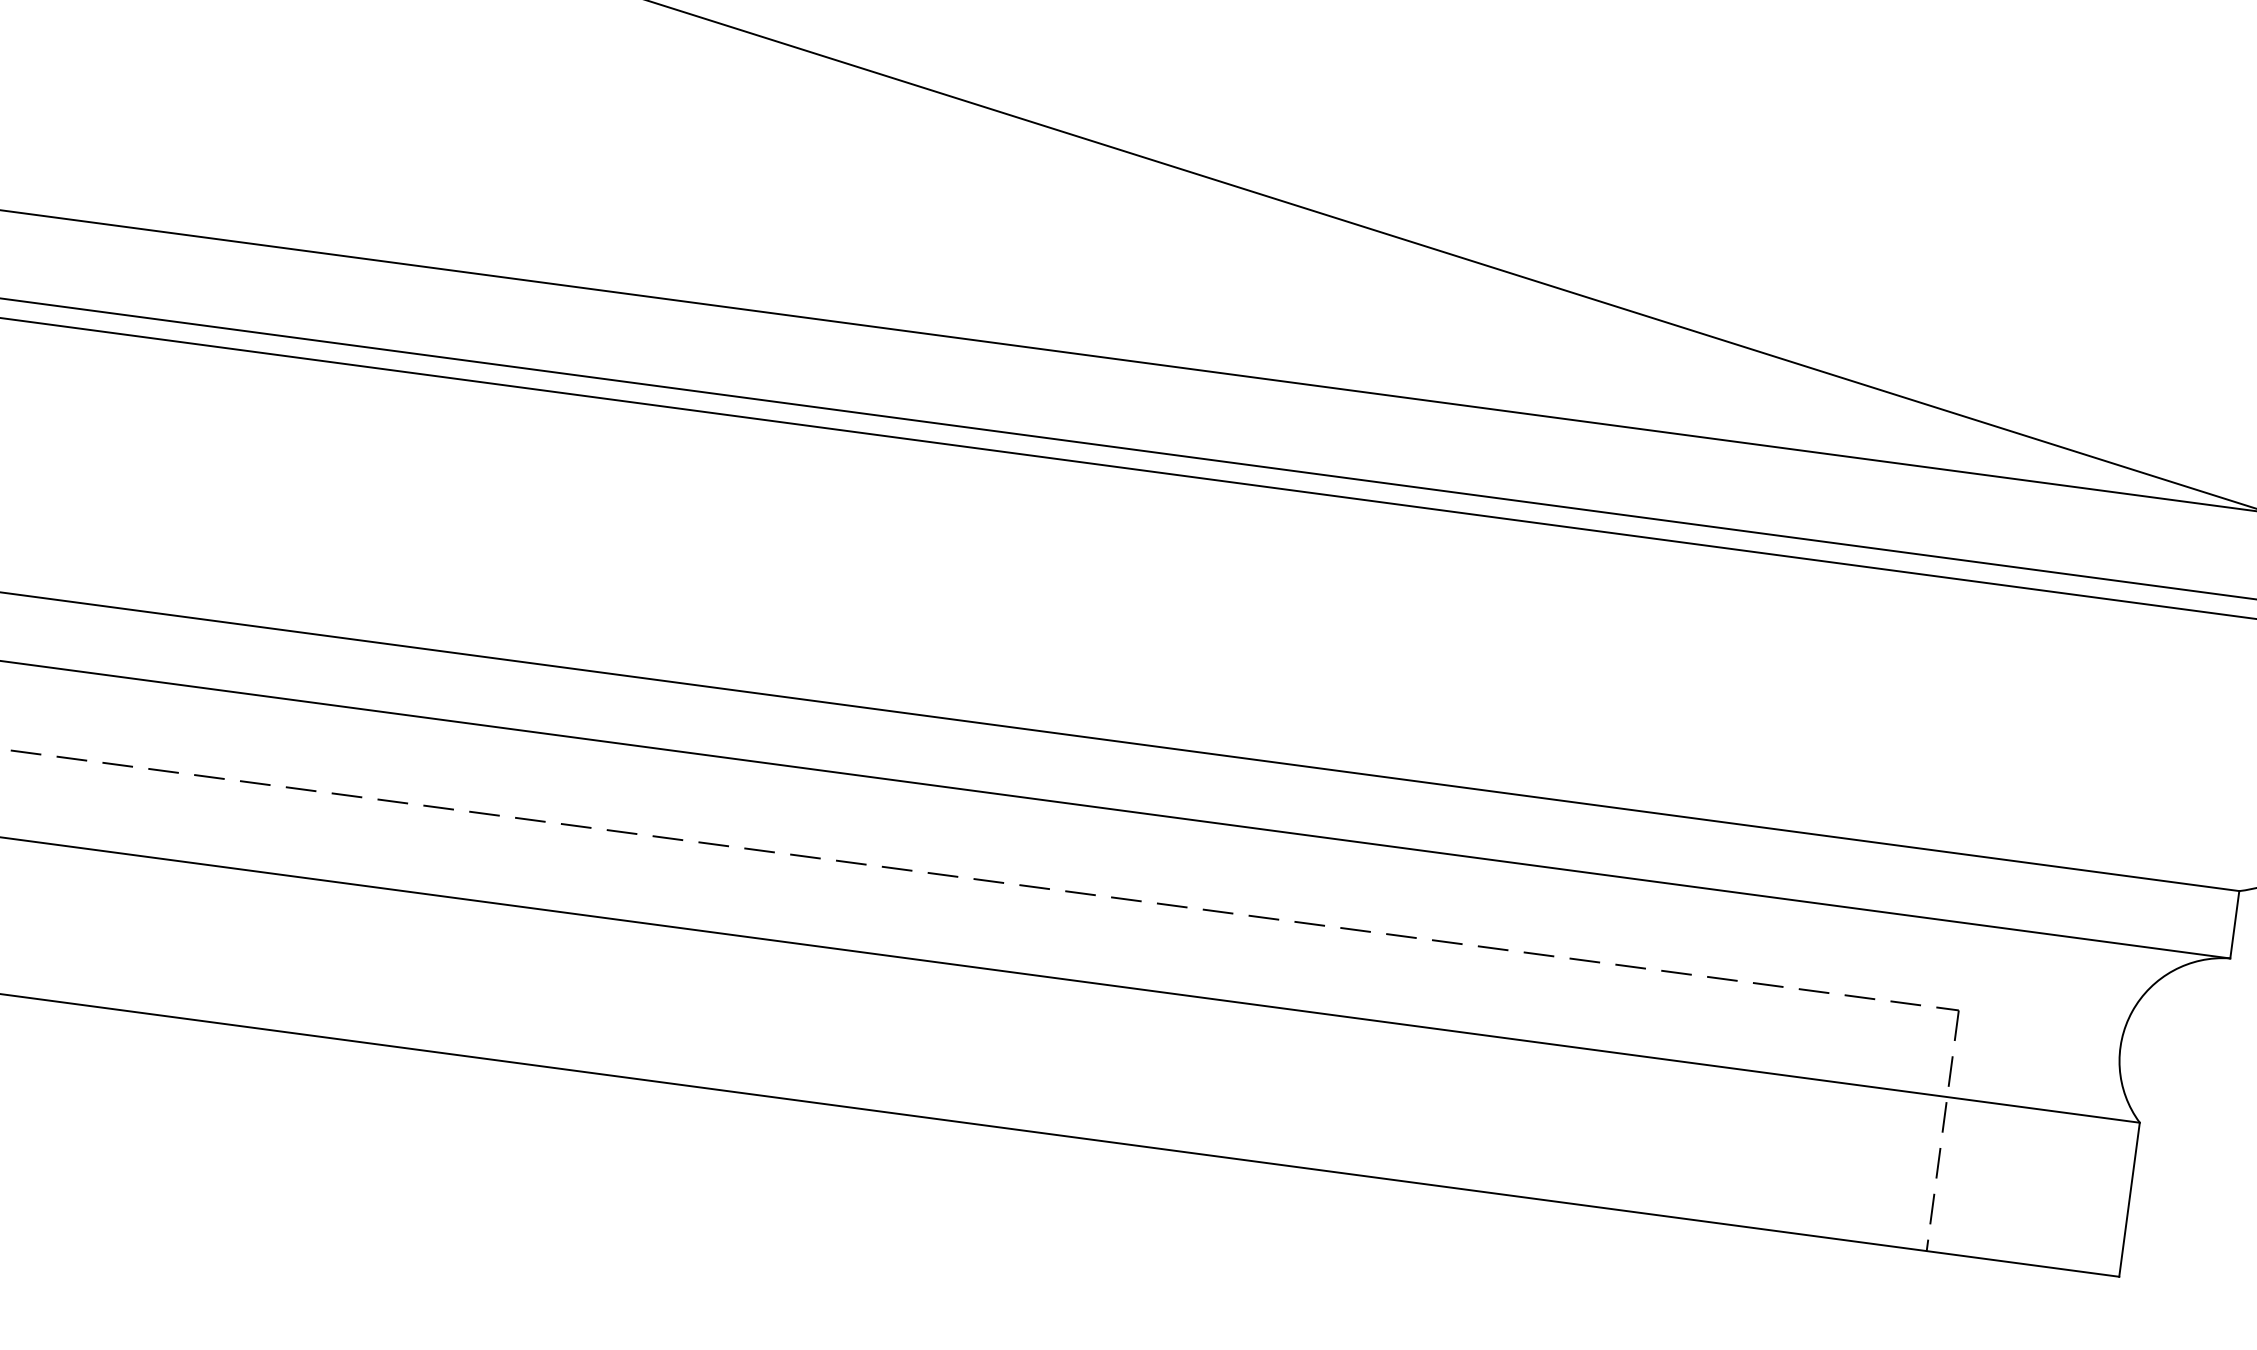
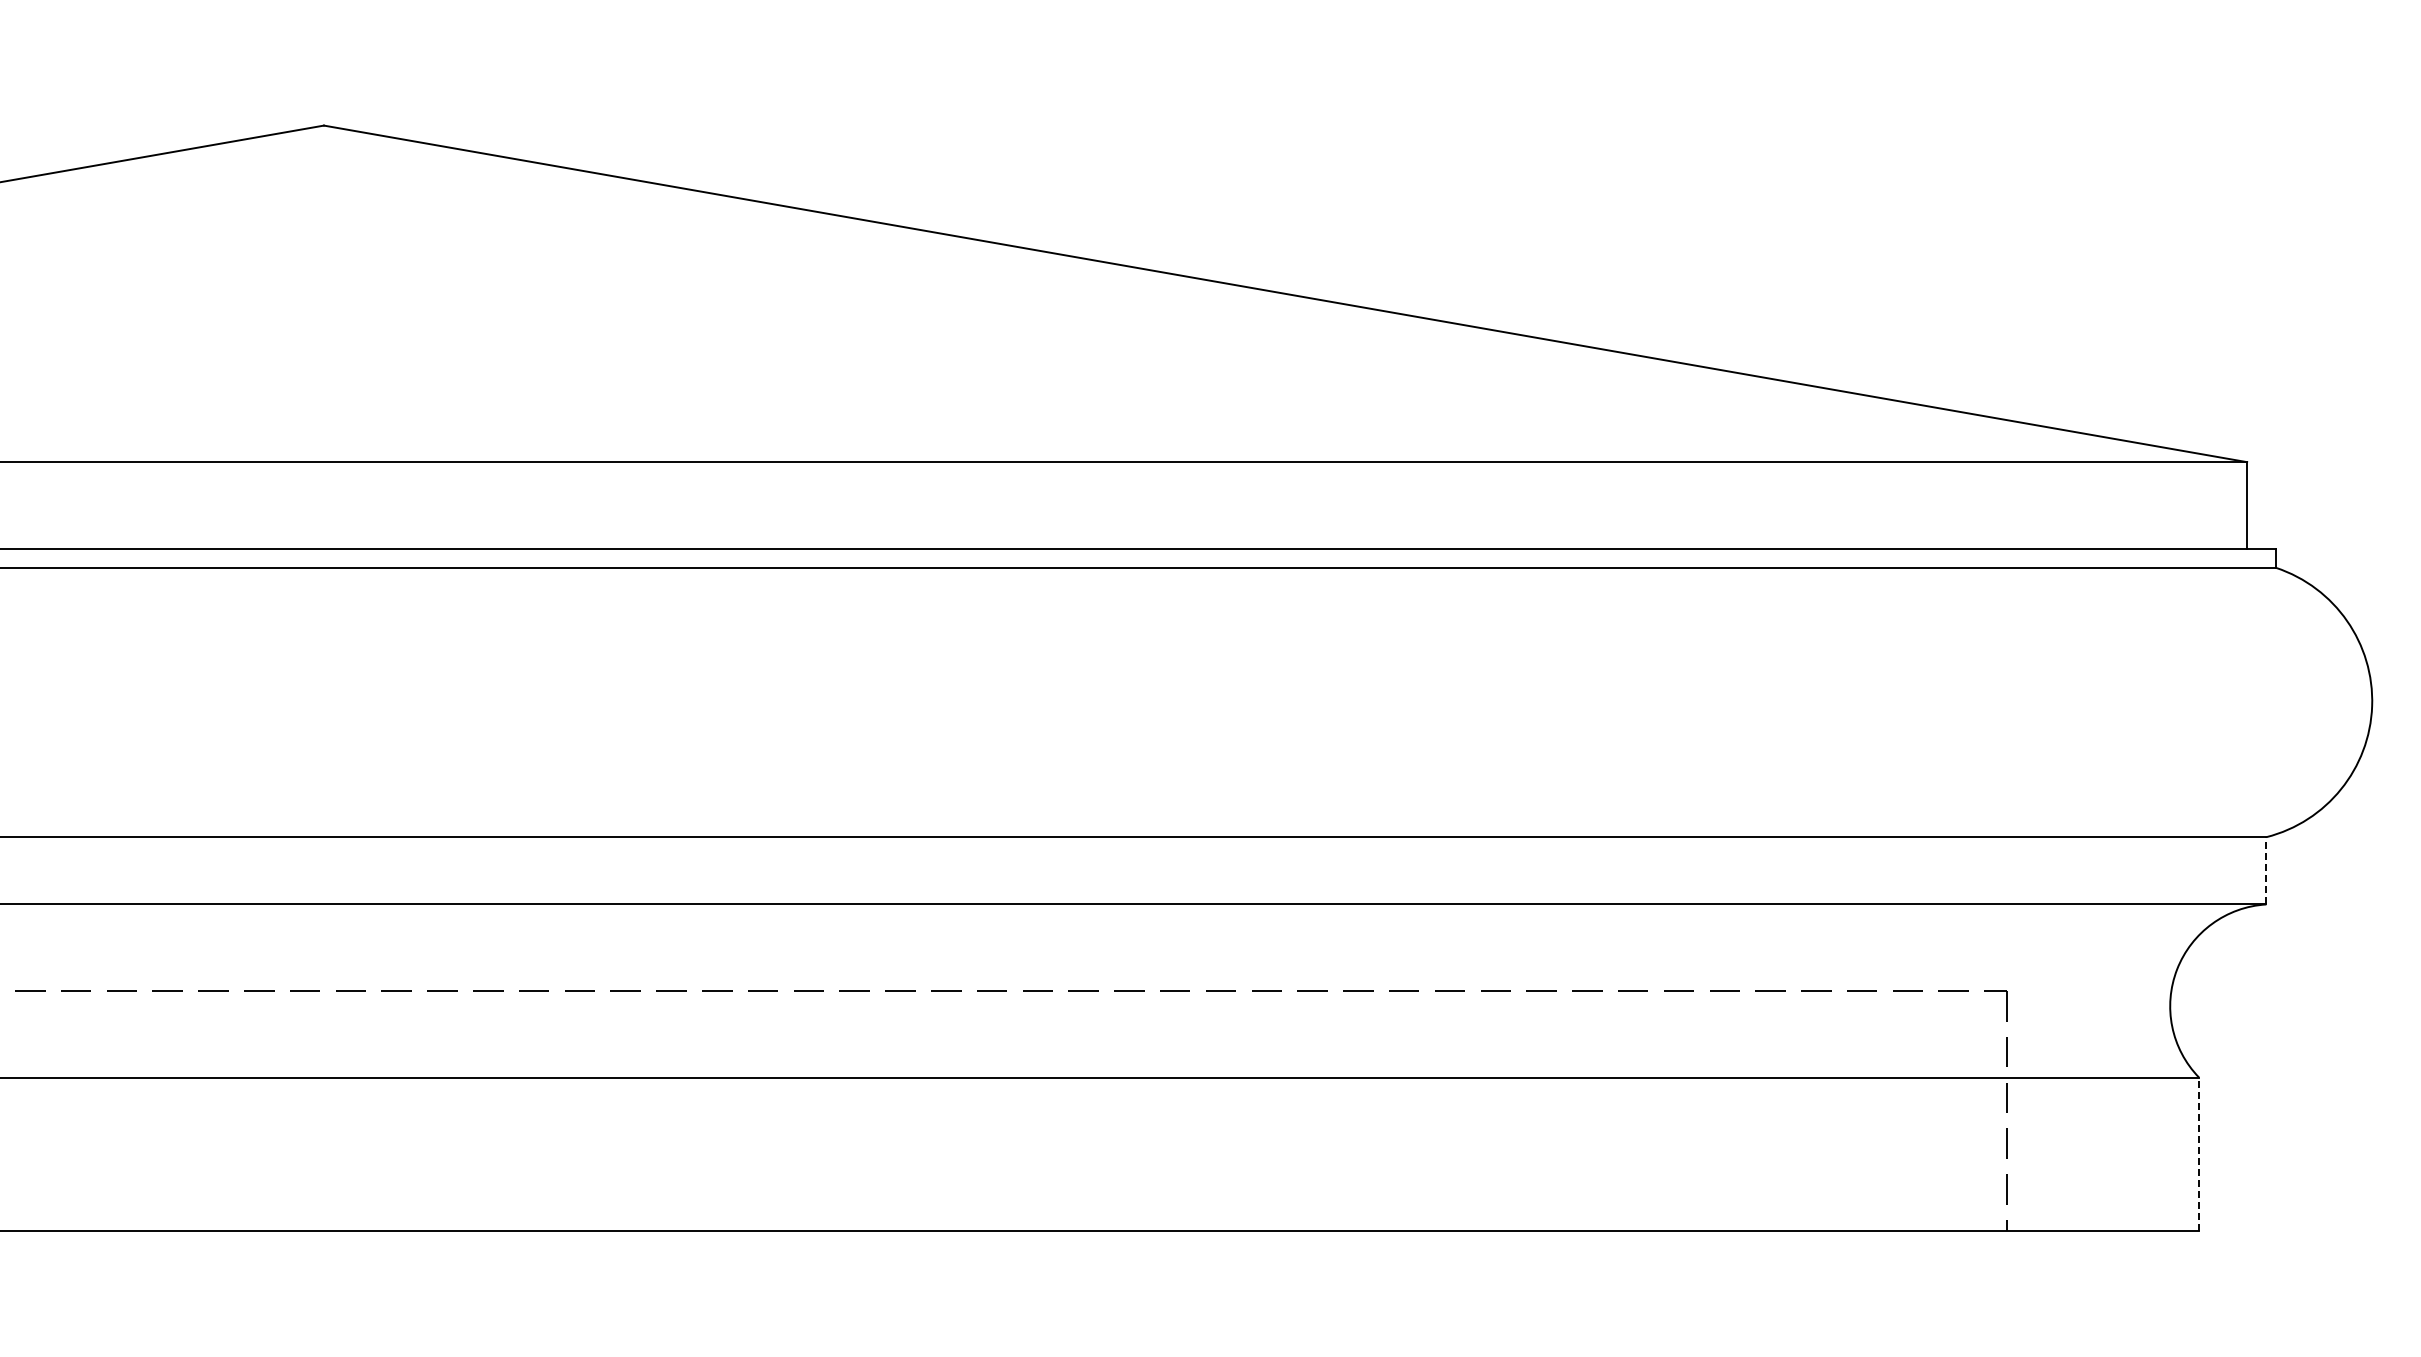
line: (2234, 924) -> (2266, 870), solid -> dashed
line: (2129, 1199) -> (2199, 1154), solid -> dashed

